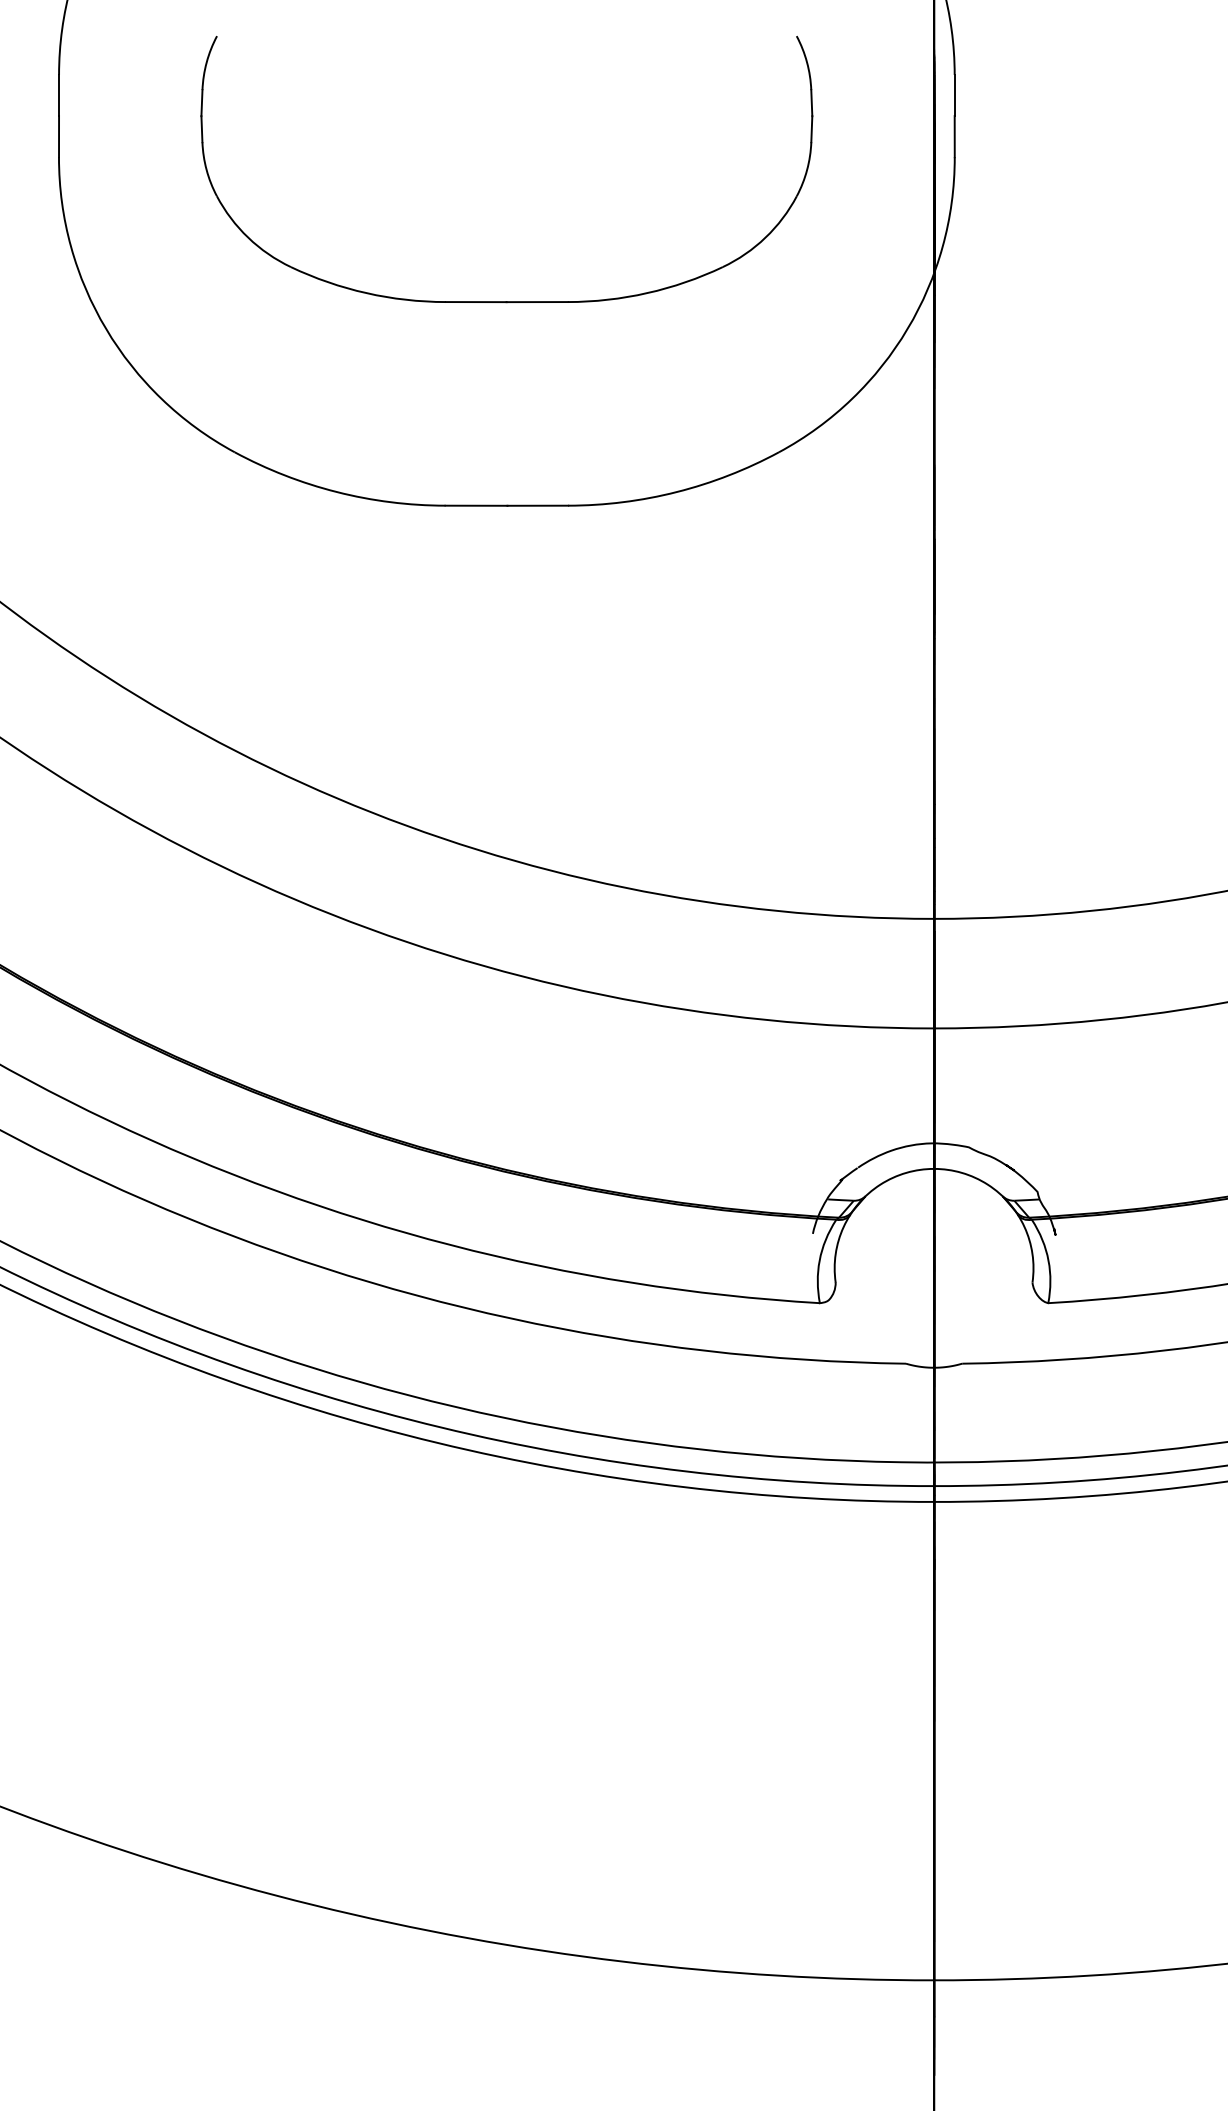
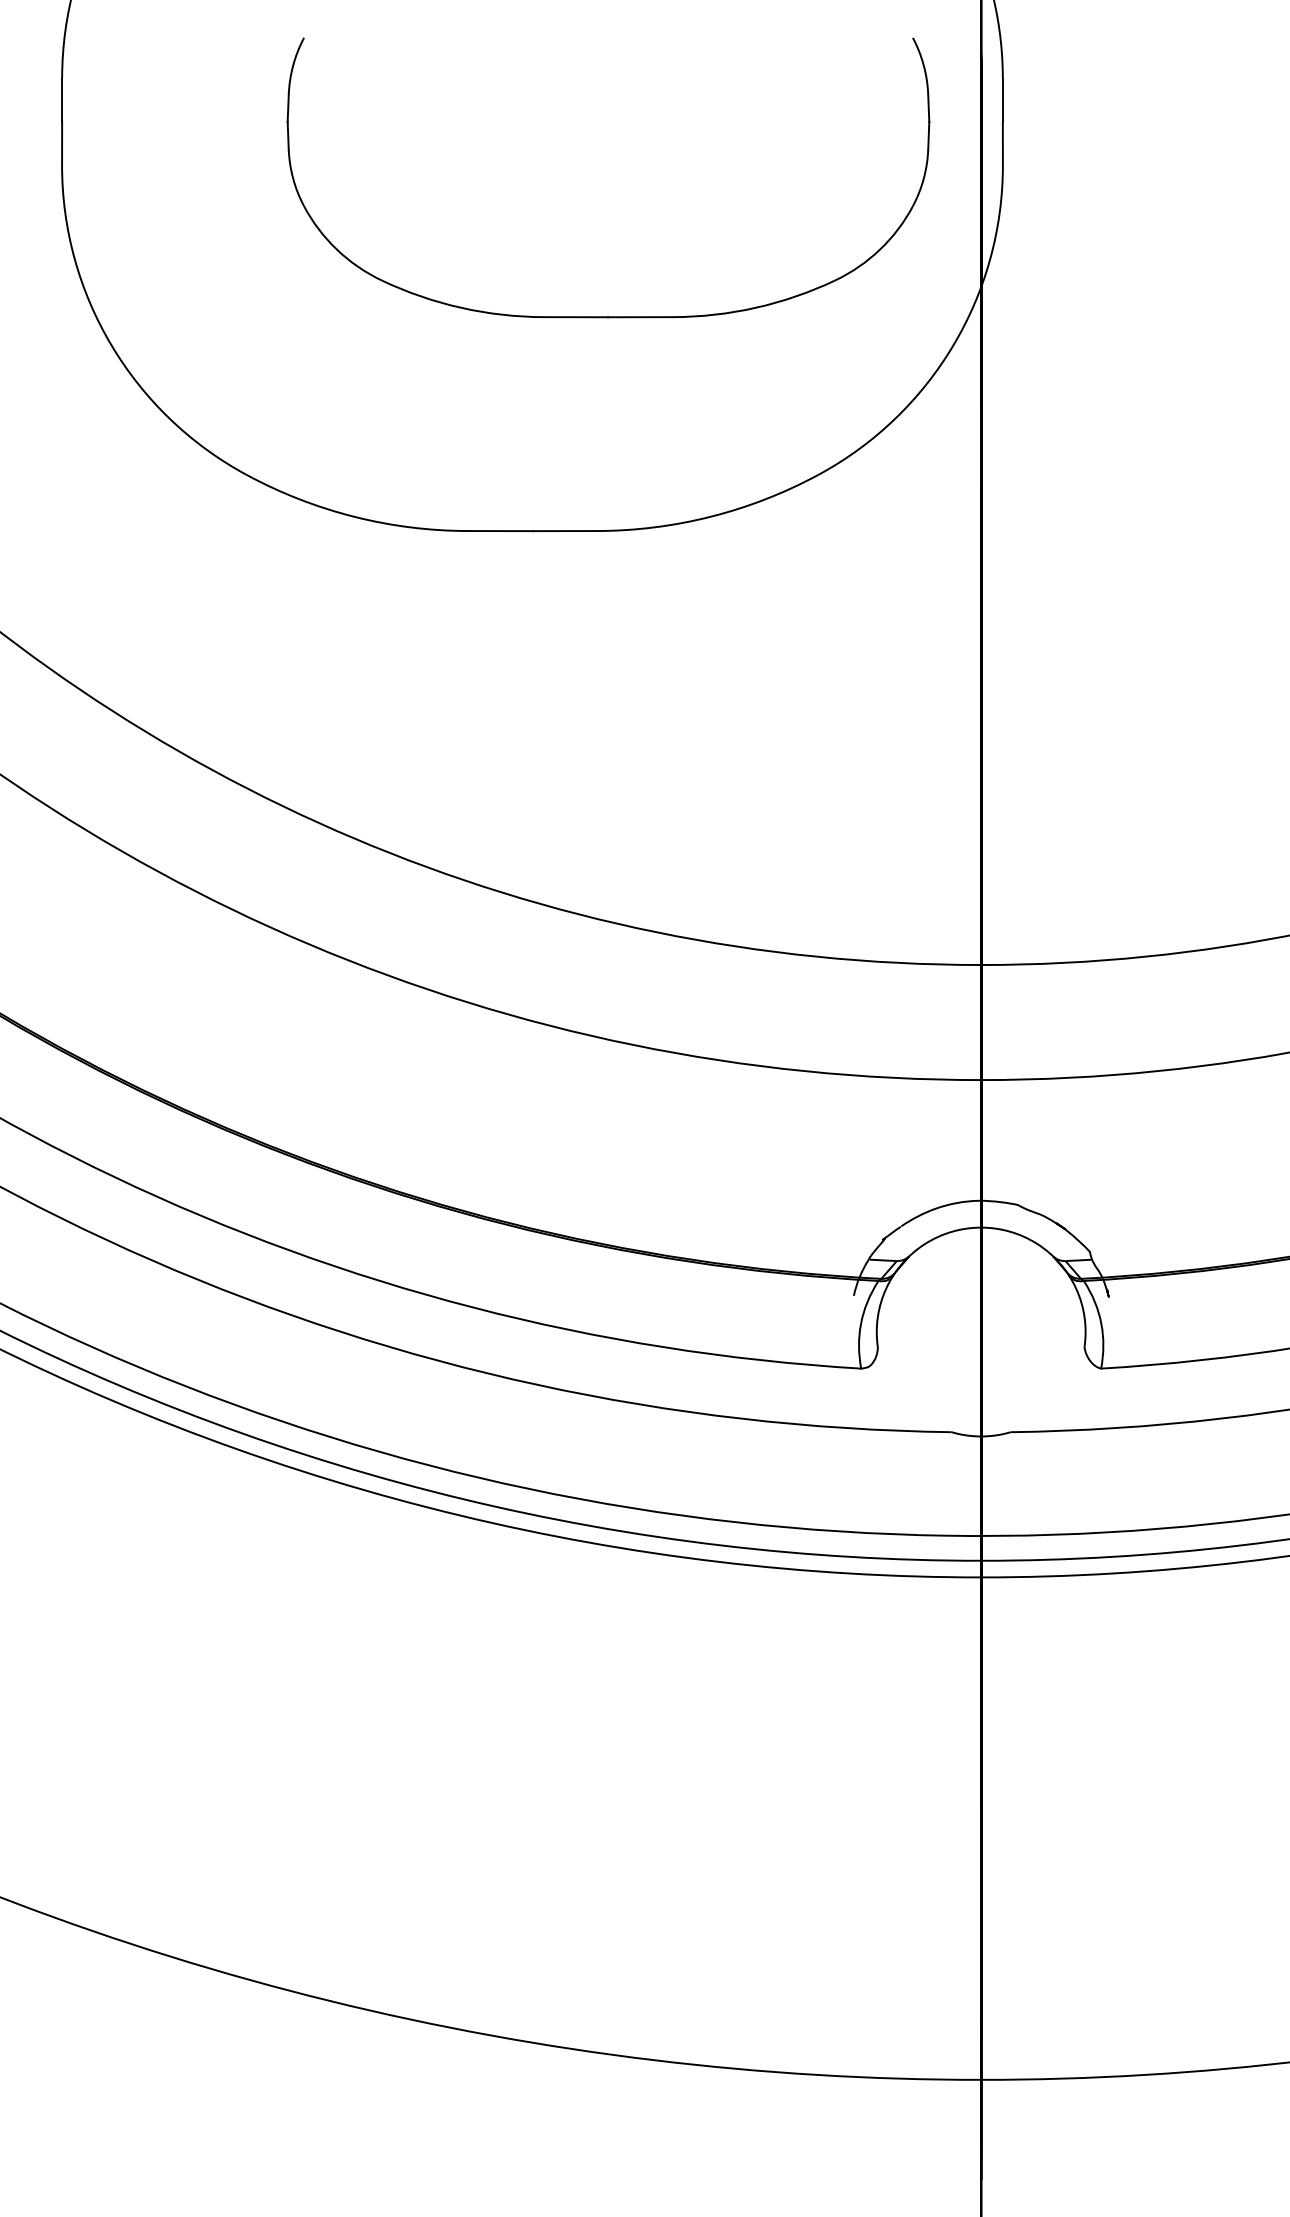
part: (506, 301) -> (608, 316), moved

